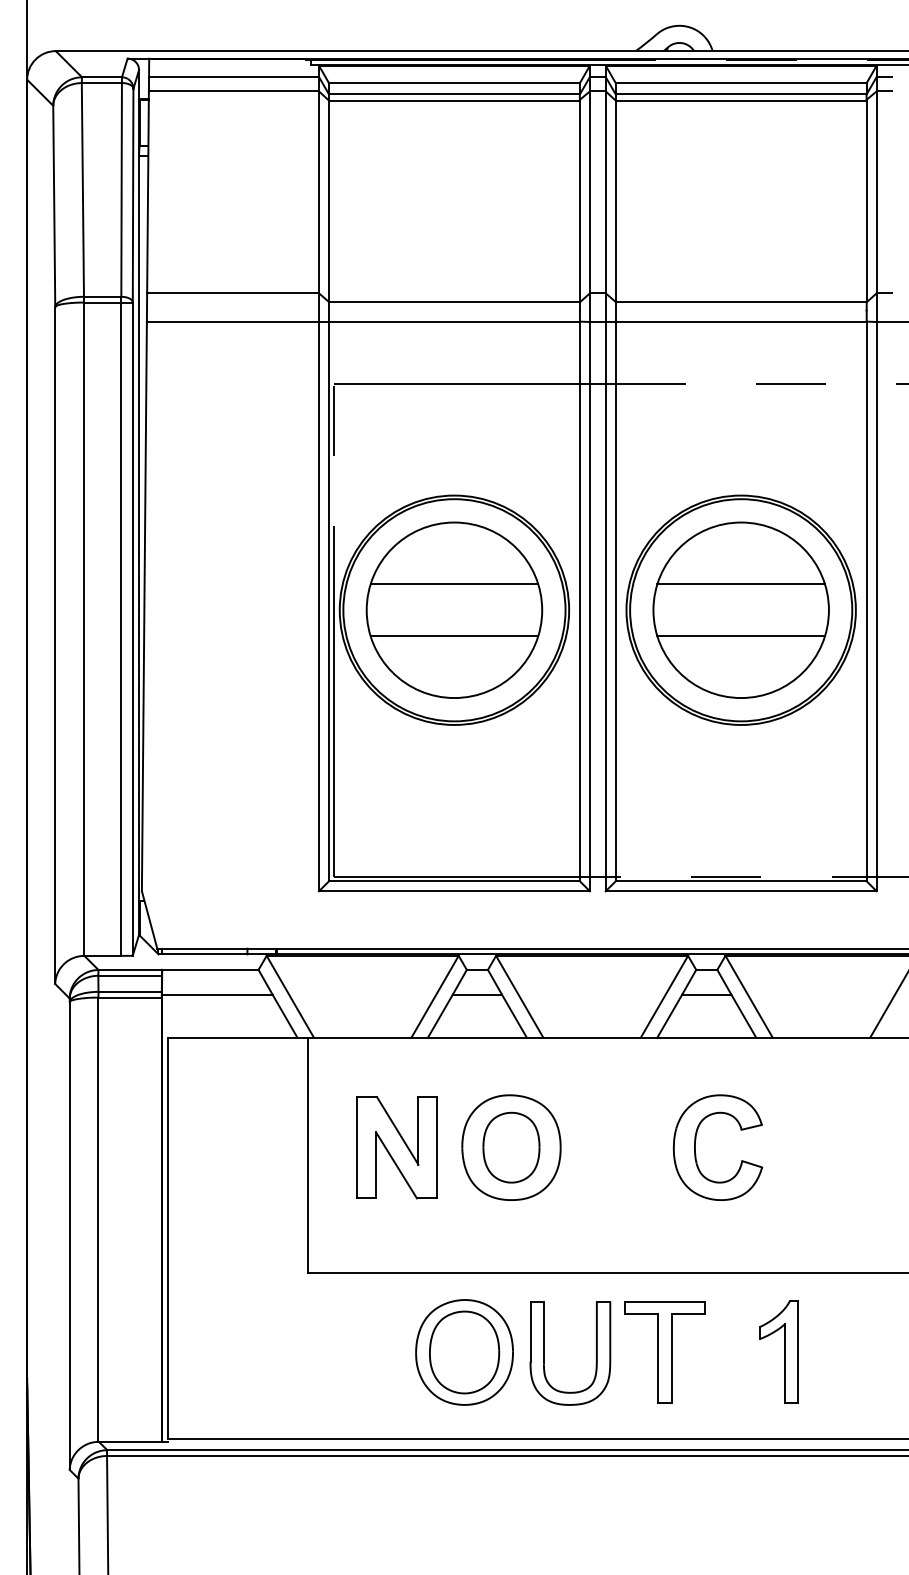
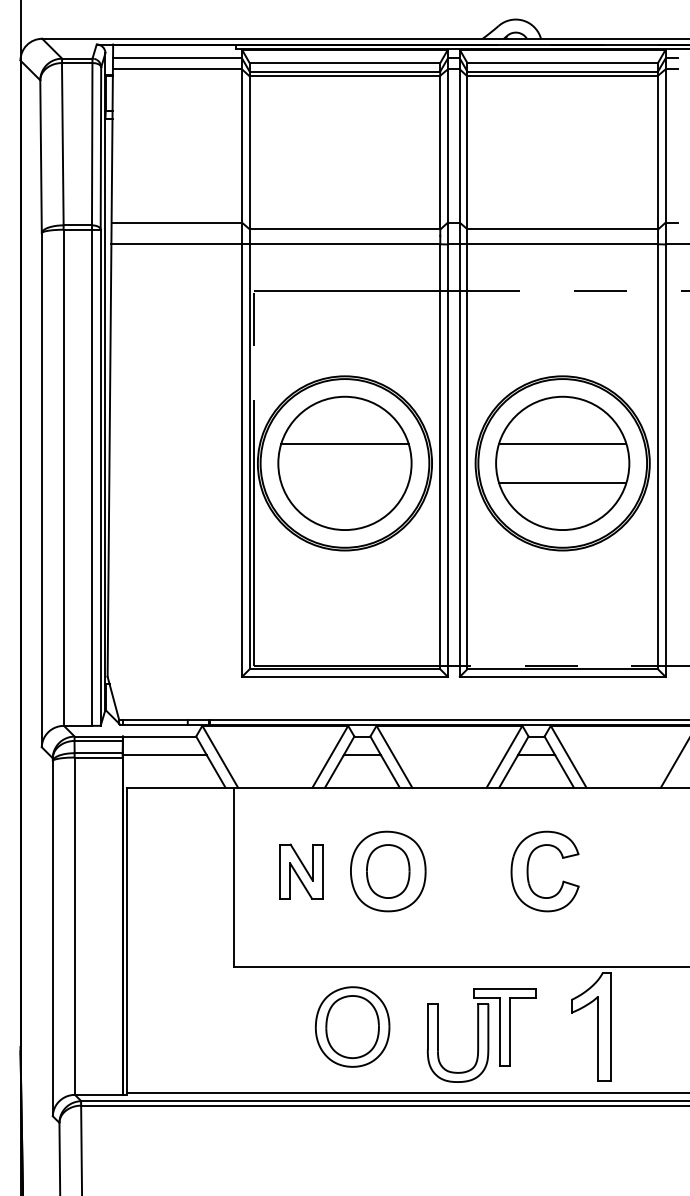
line: (454, 636) -> (345, 483), removed
part: (396, 1147) -> (300, 871), size x0.7
part: (778, 1351) -> (591, 1026), size x1.4
part: (544, 1353) -> (438, 1043), moved

